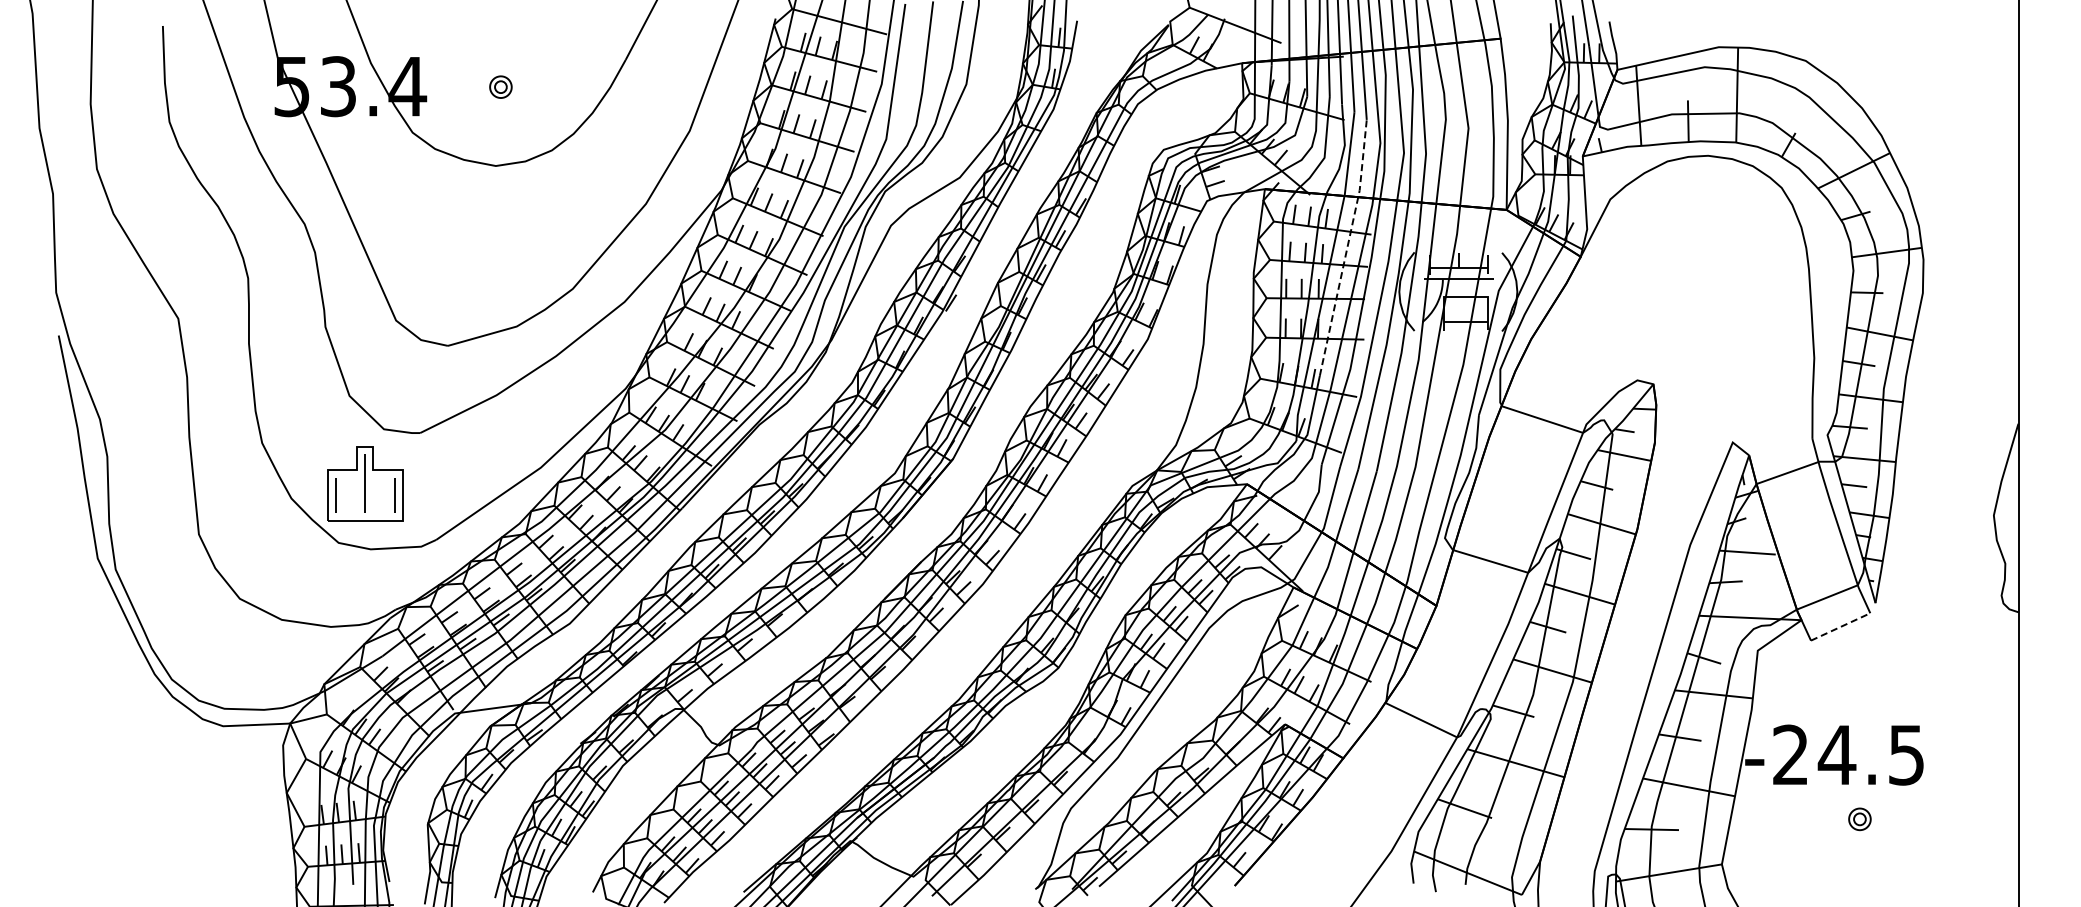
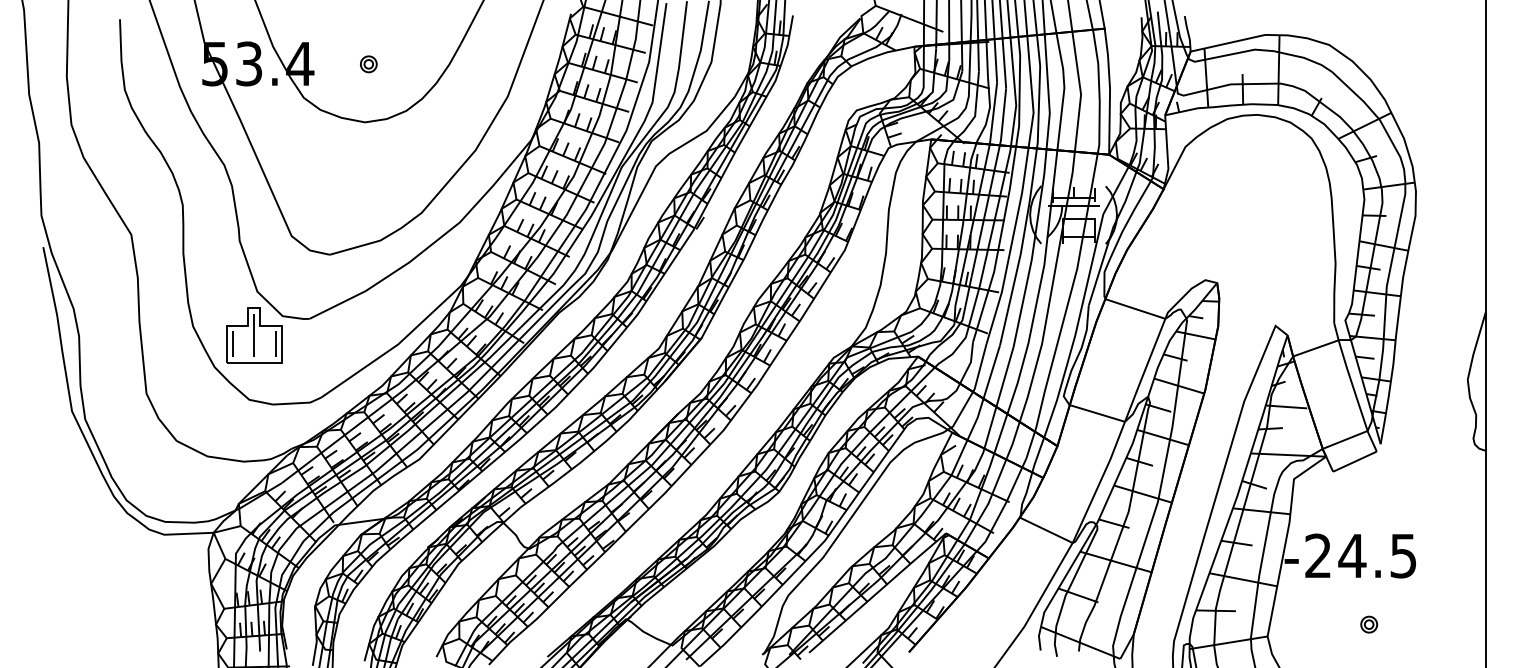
line: (1347, 247) -> (991, 182), dashed -> solid
part: (365, 483) -> (254, 335), moved
line: (1840, 626) -> (1354, 461), dashed -> solid
part: (1859, 819) -> (1368, 624), moved

